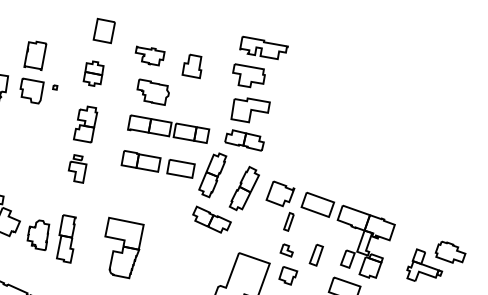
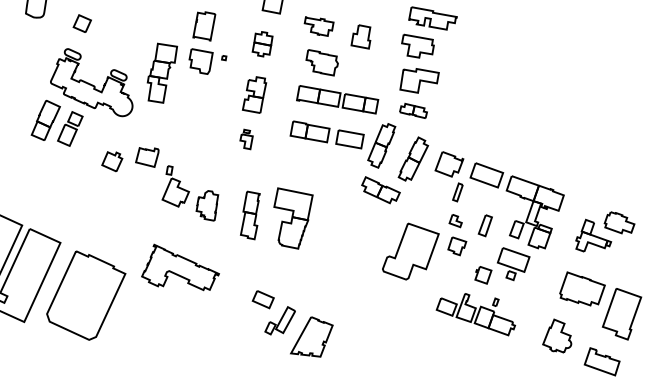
part: (244, 139) -> (413, 110), size x0.7
part: (77, 168) -> (246, 139), size x0.7
part: (66, 238) -> (250, 215), moved

